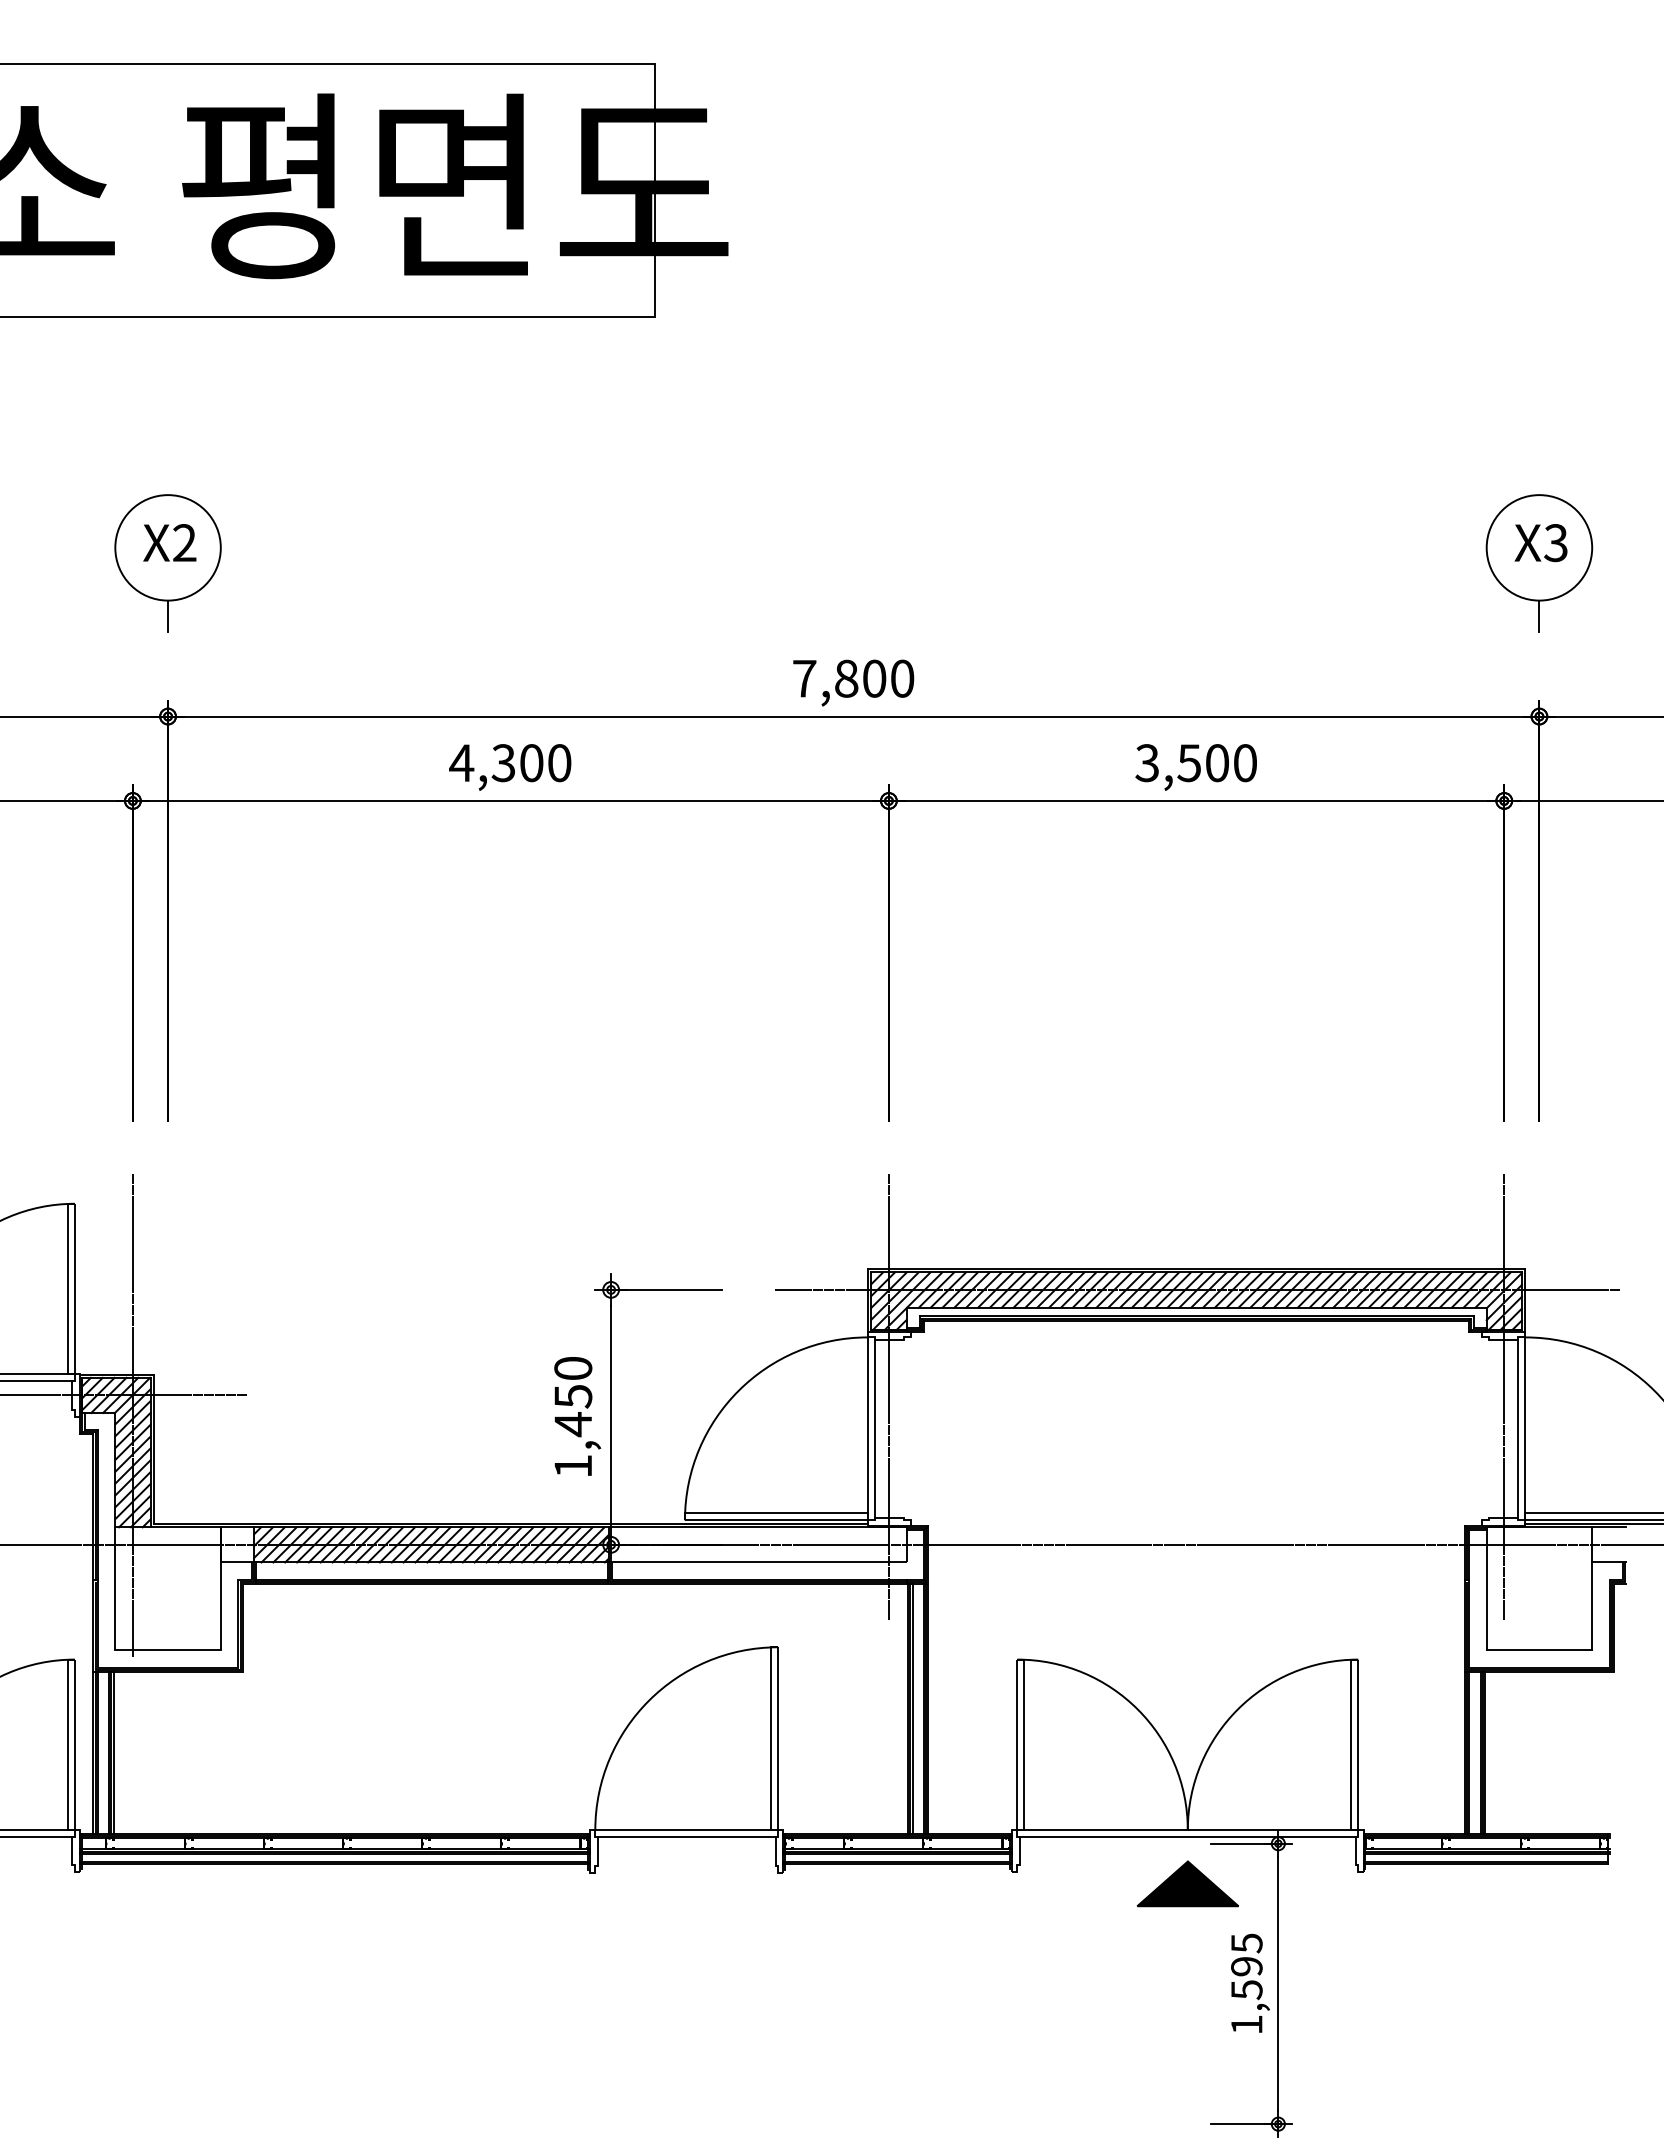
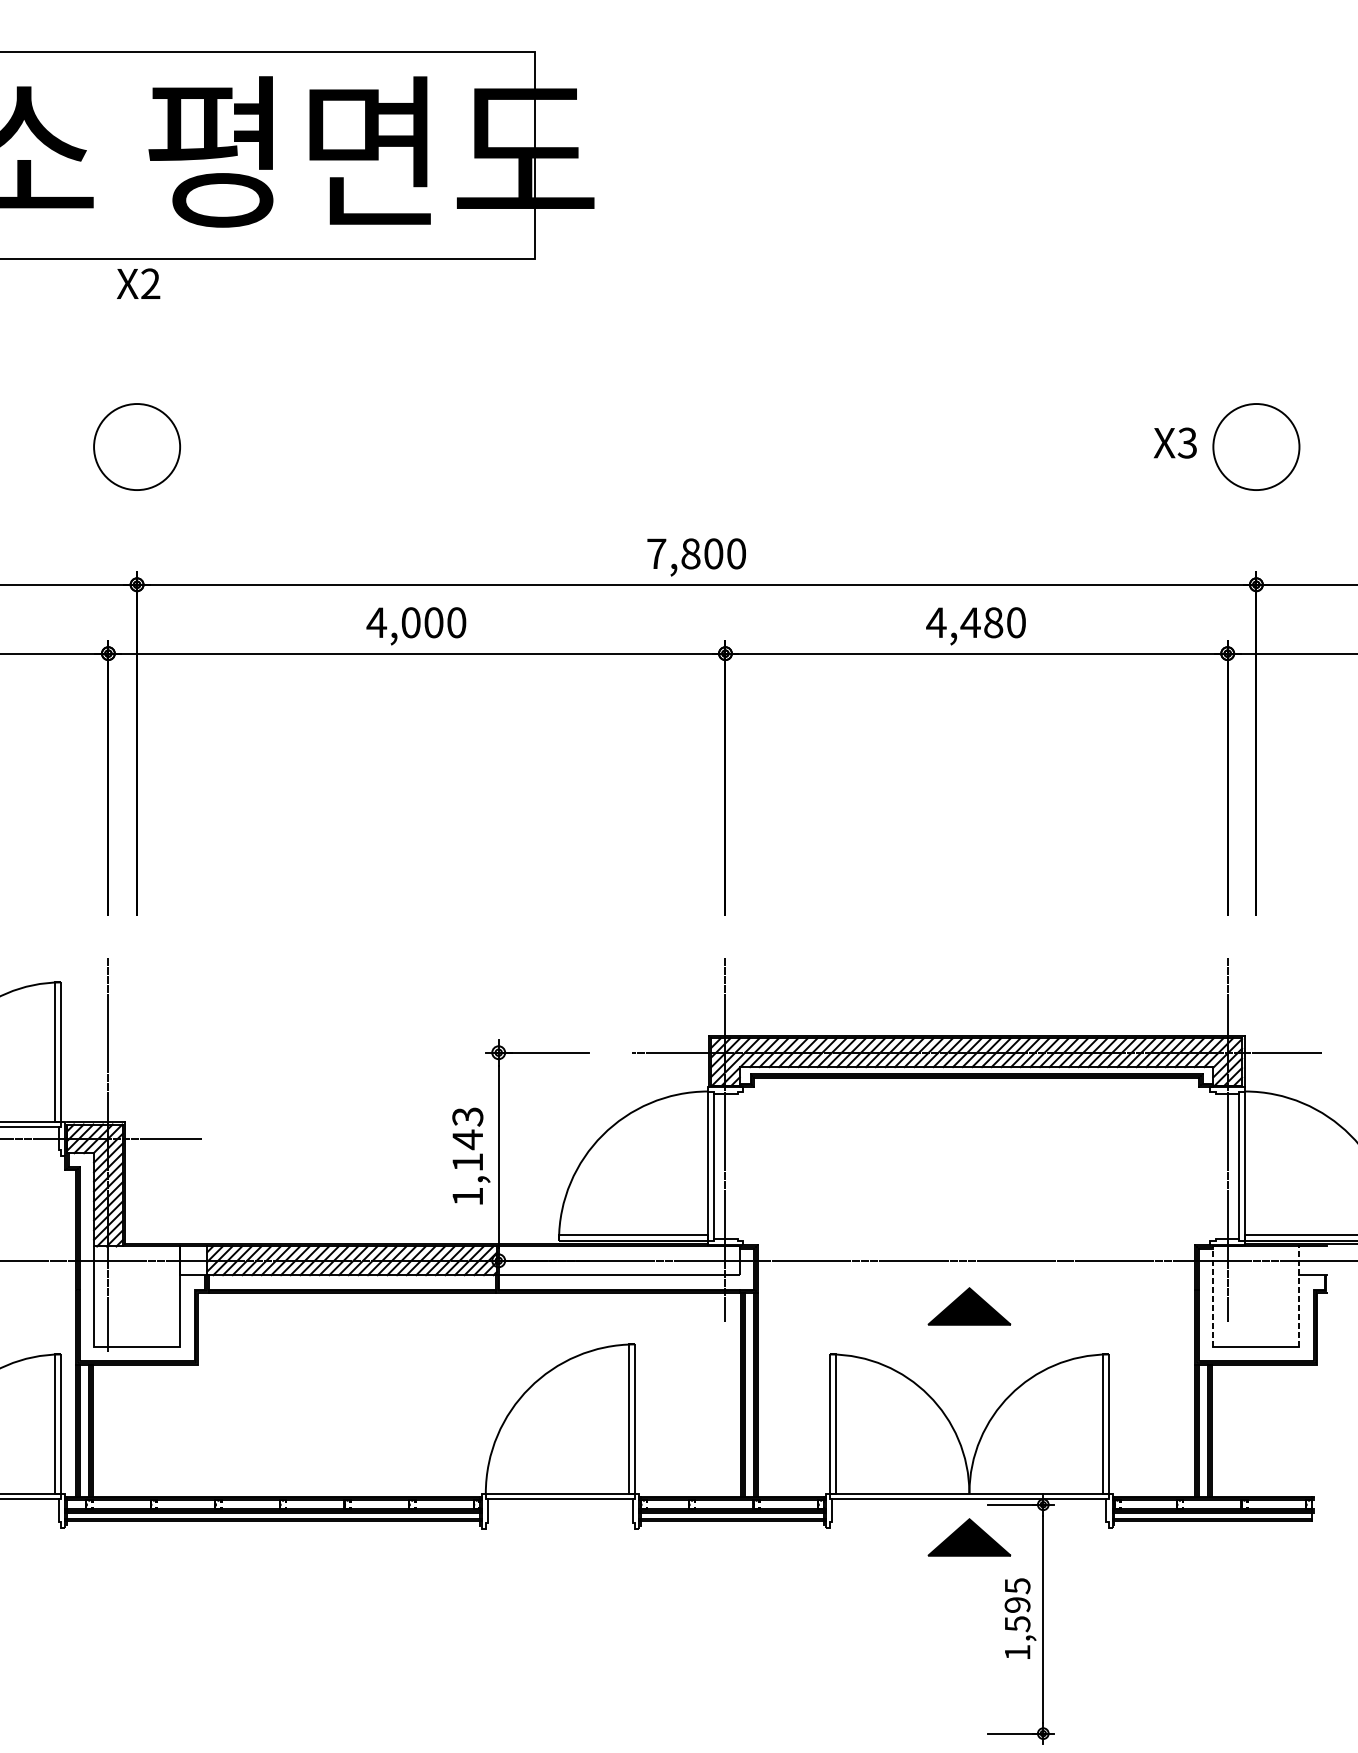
text: (169, 542) -> (138, 283), moved
text: (1540, 543) -> (1174, 443), moved
line: (168, 616) -> (137, 503), removed
line: (1539, 616) -> (1256, 503), removed
text: (503, 763) -> (410, 623), 4,300 -> 4,000
text: (1181, 763) -> (964, 623), 3,500 -> 4,480
text: (573, 1397) -> (468, 1140), 1,450 -> 1,143
line: (1486, 1588) -> (1213, 1296), solid -> dashed
line: (1592, 1588) -> (1299, 1296), solid -> dashed
part: (1187, 1600) -> (969, 1306), added

